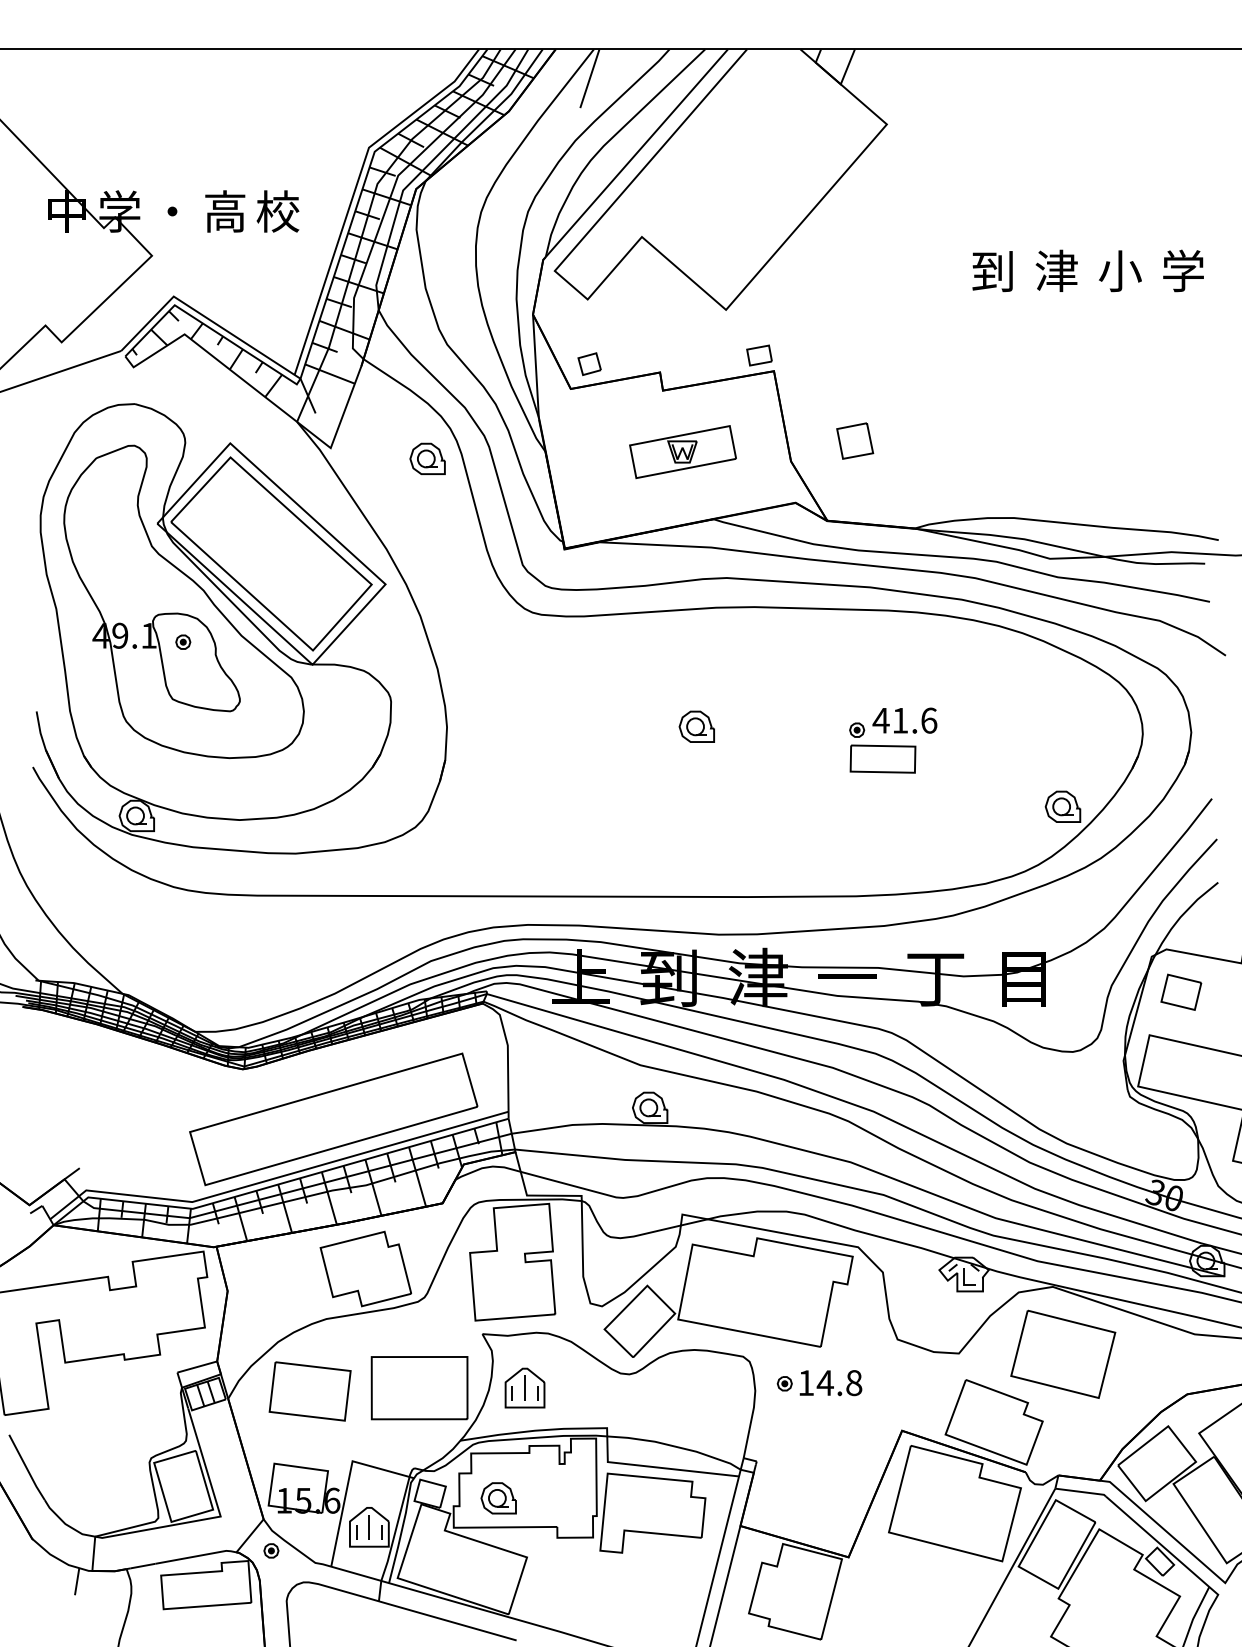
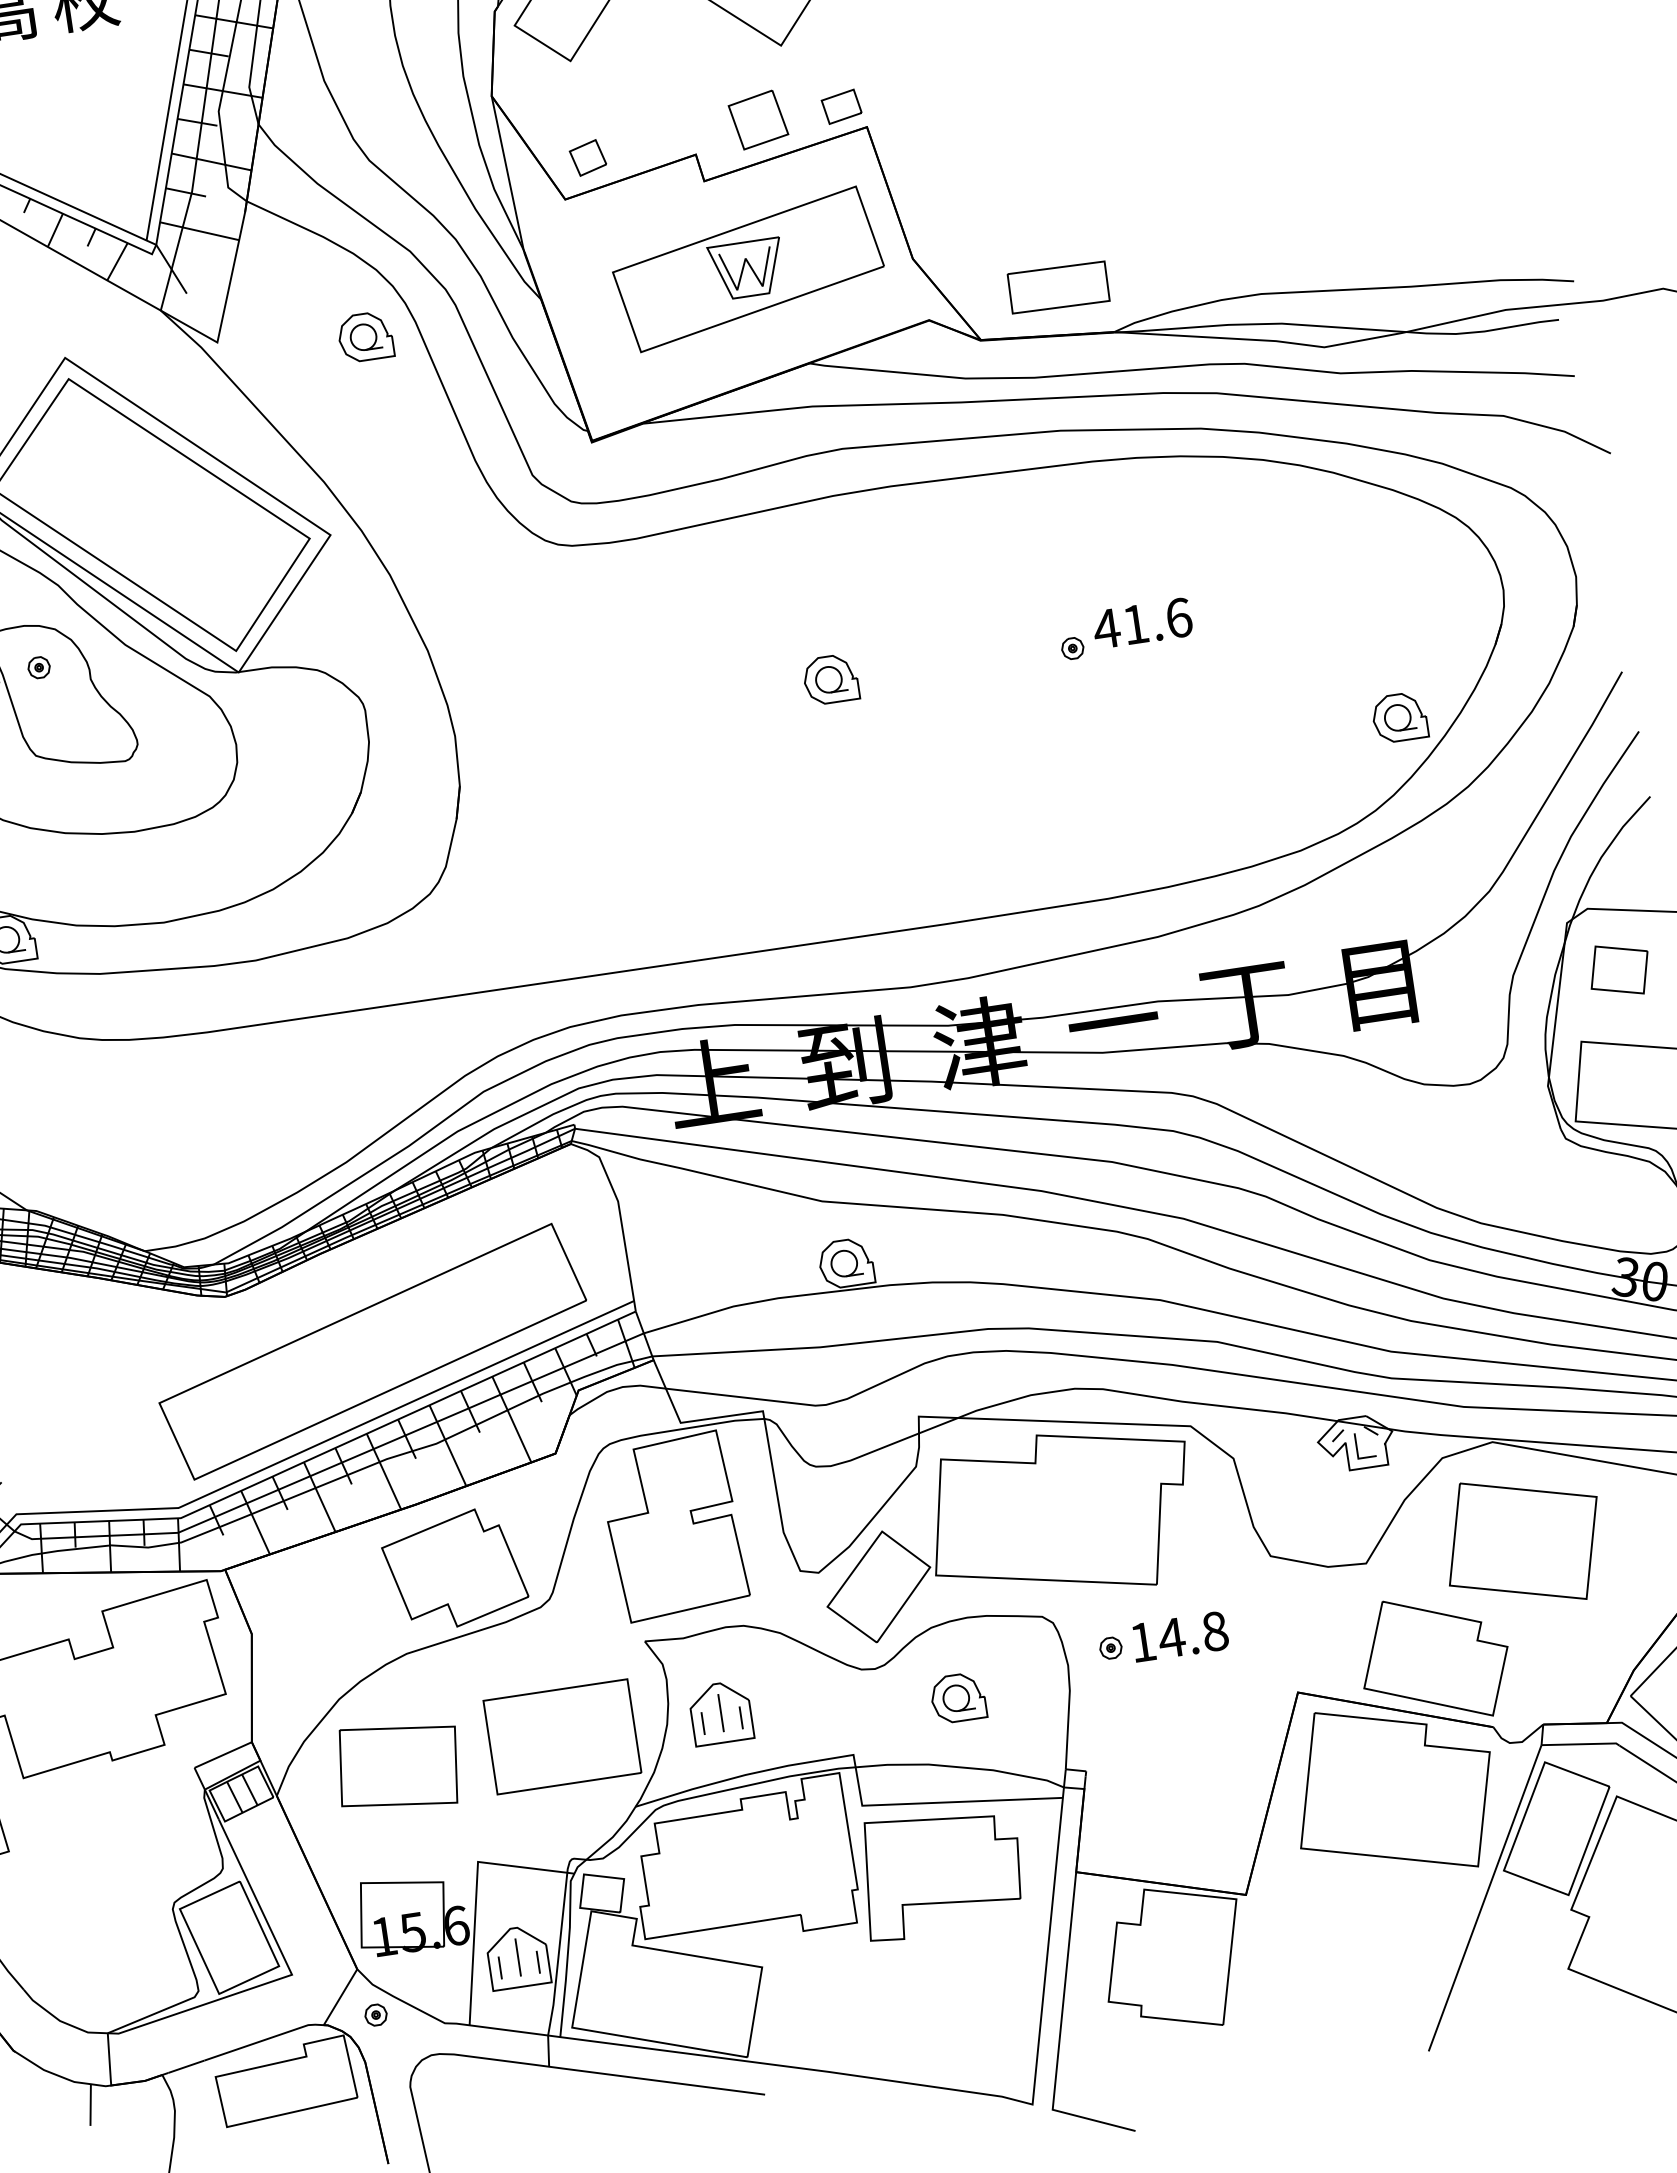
part: (855, 440) -> (758, 119), moved
part: (682, 451) -> (747, 268), size x1.67
part: (882, 758) -> (1057, 286), moved
part: (498, 1498) -> (957, 1698), moved

